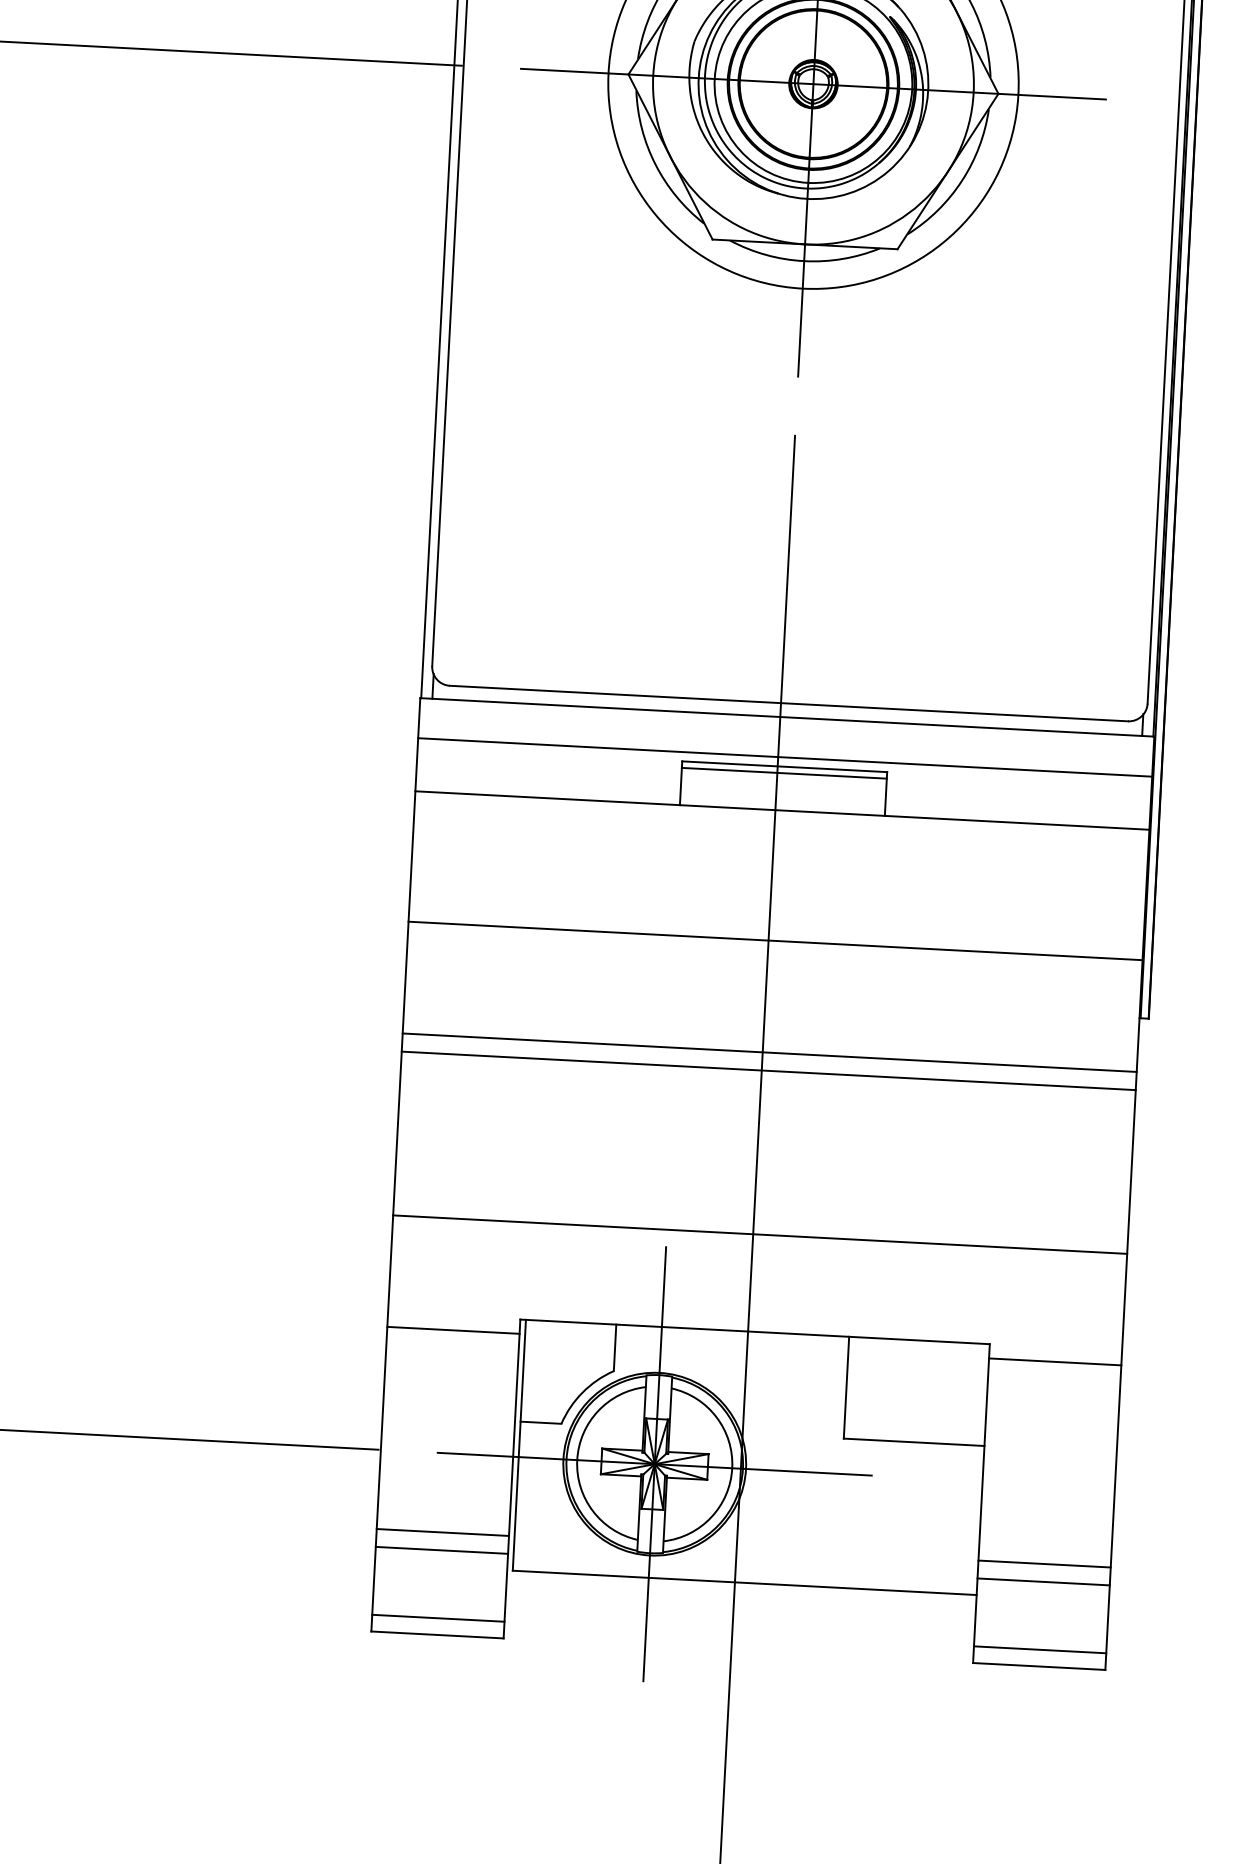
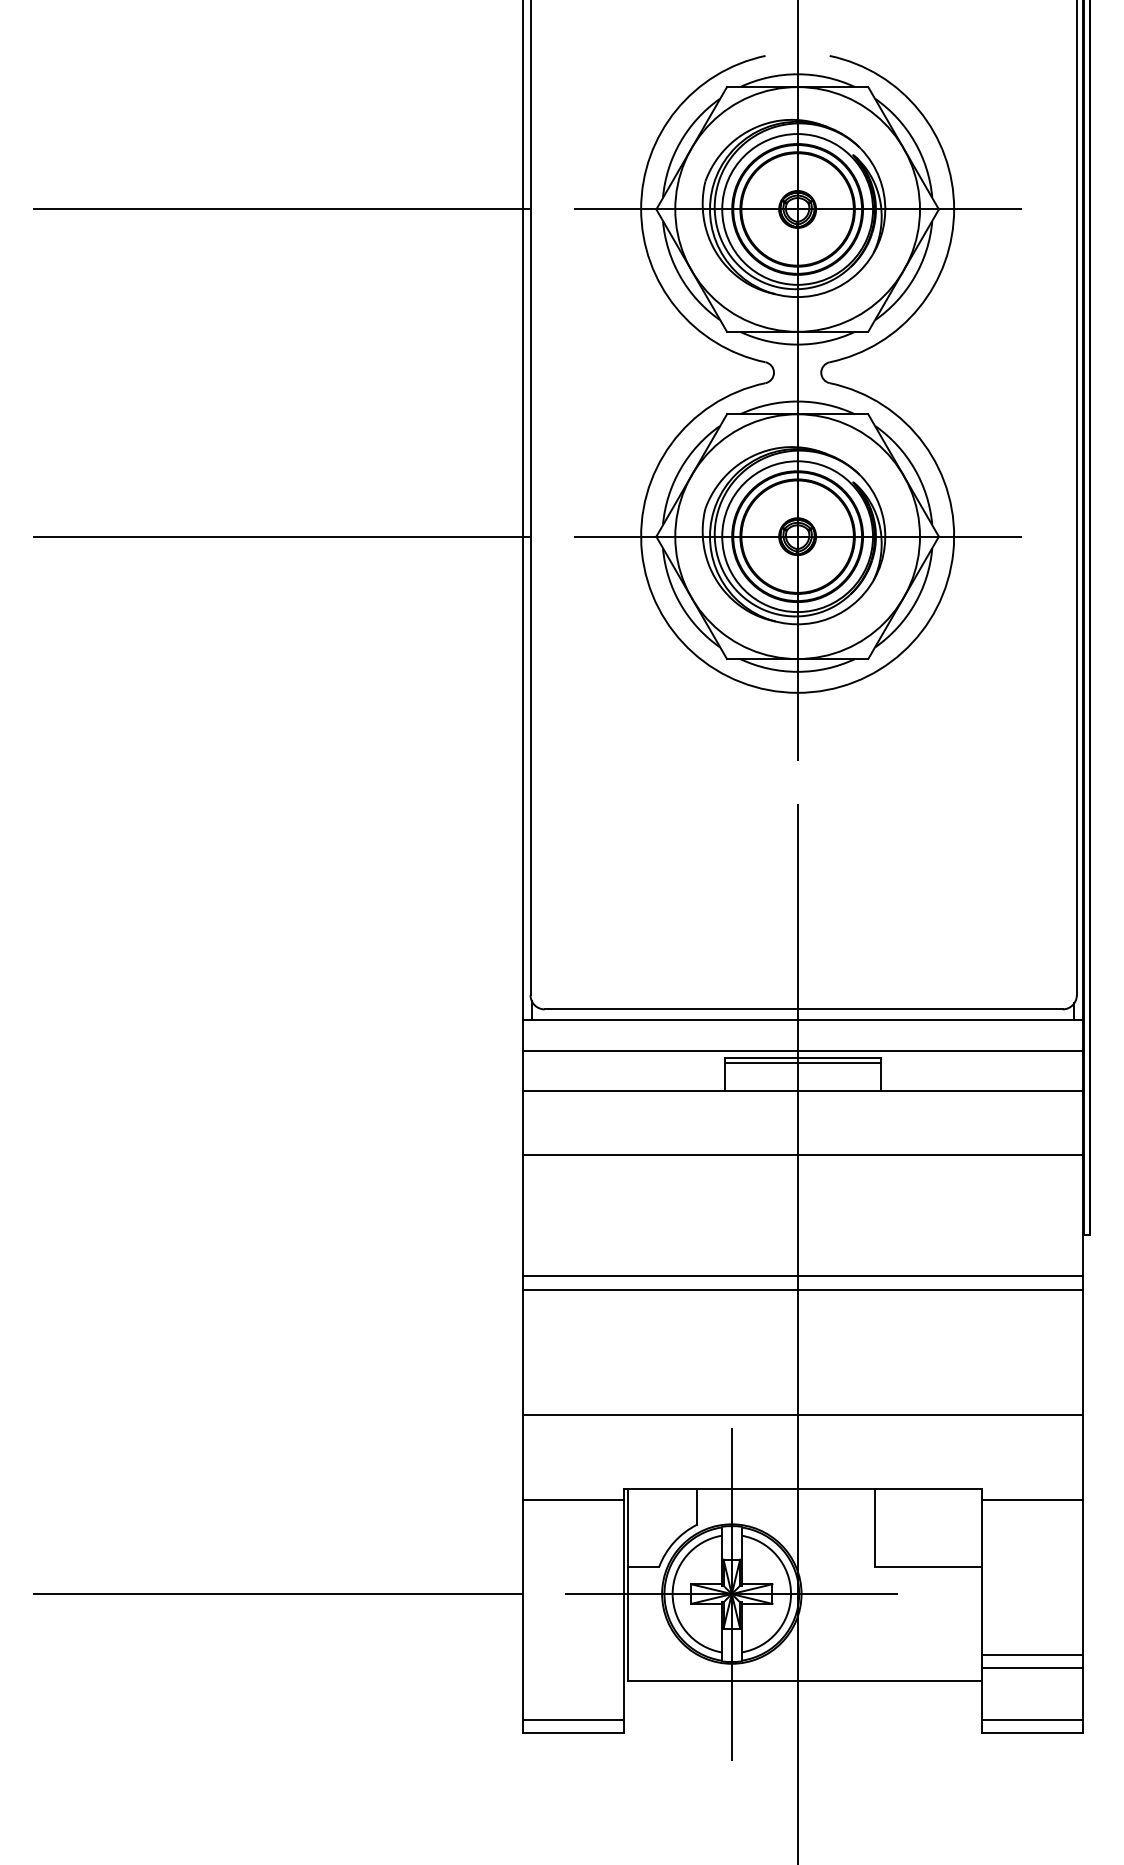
line: (774, 940) -> (802, 1154), moved
line: (441, 1532) -> (572, 1654), removed
line: (440, 1550) -> (572, 1668), removed

